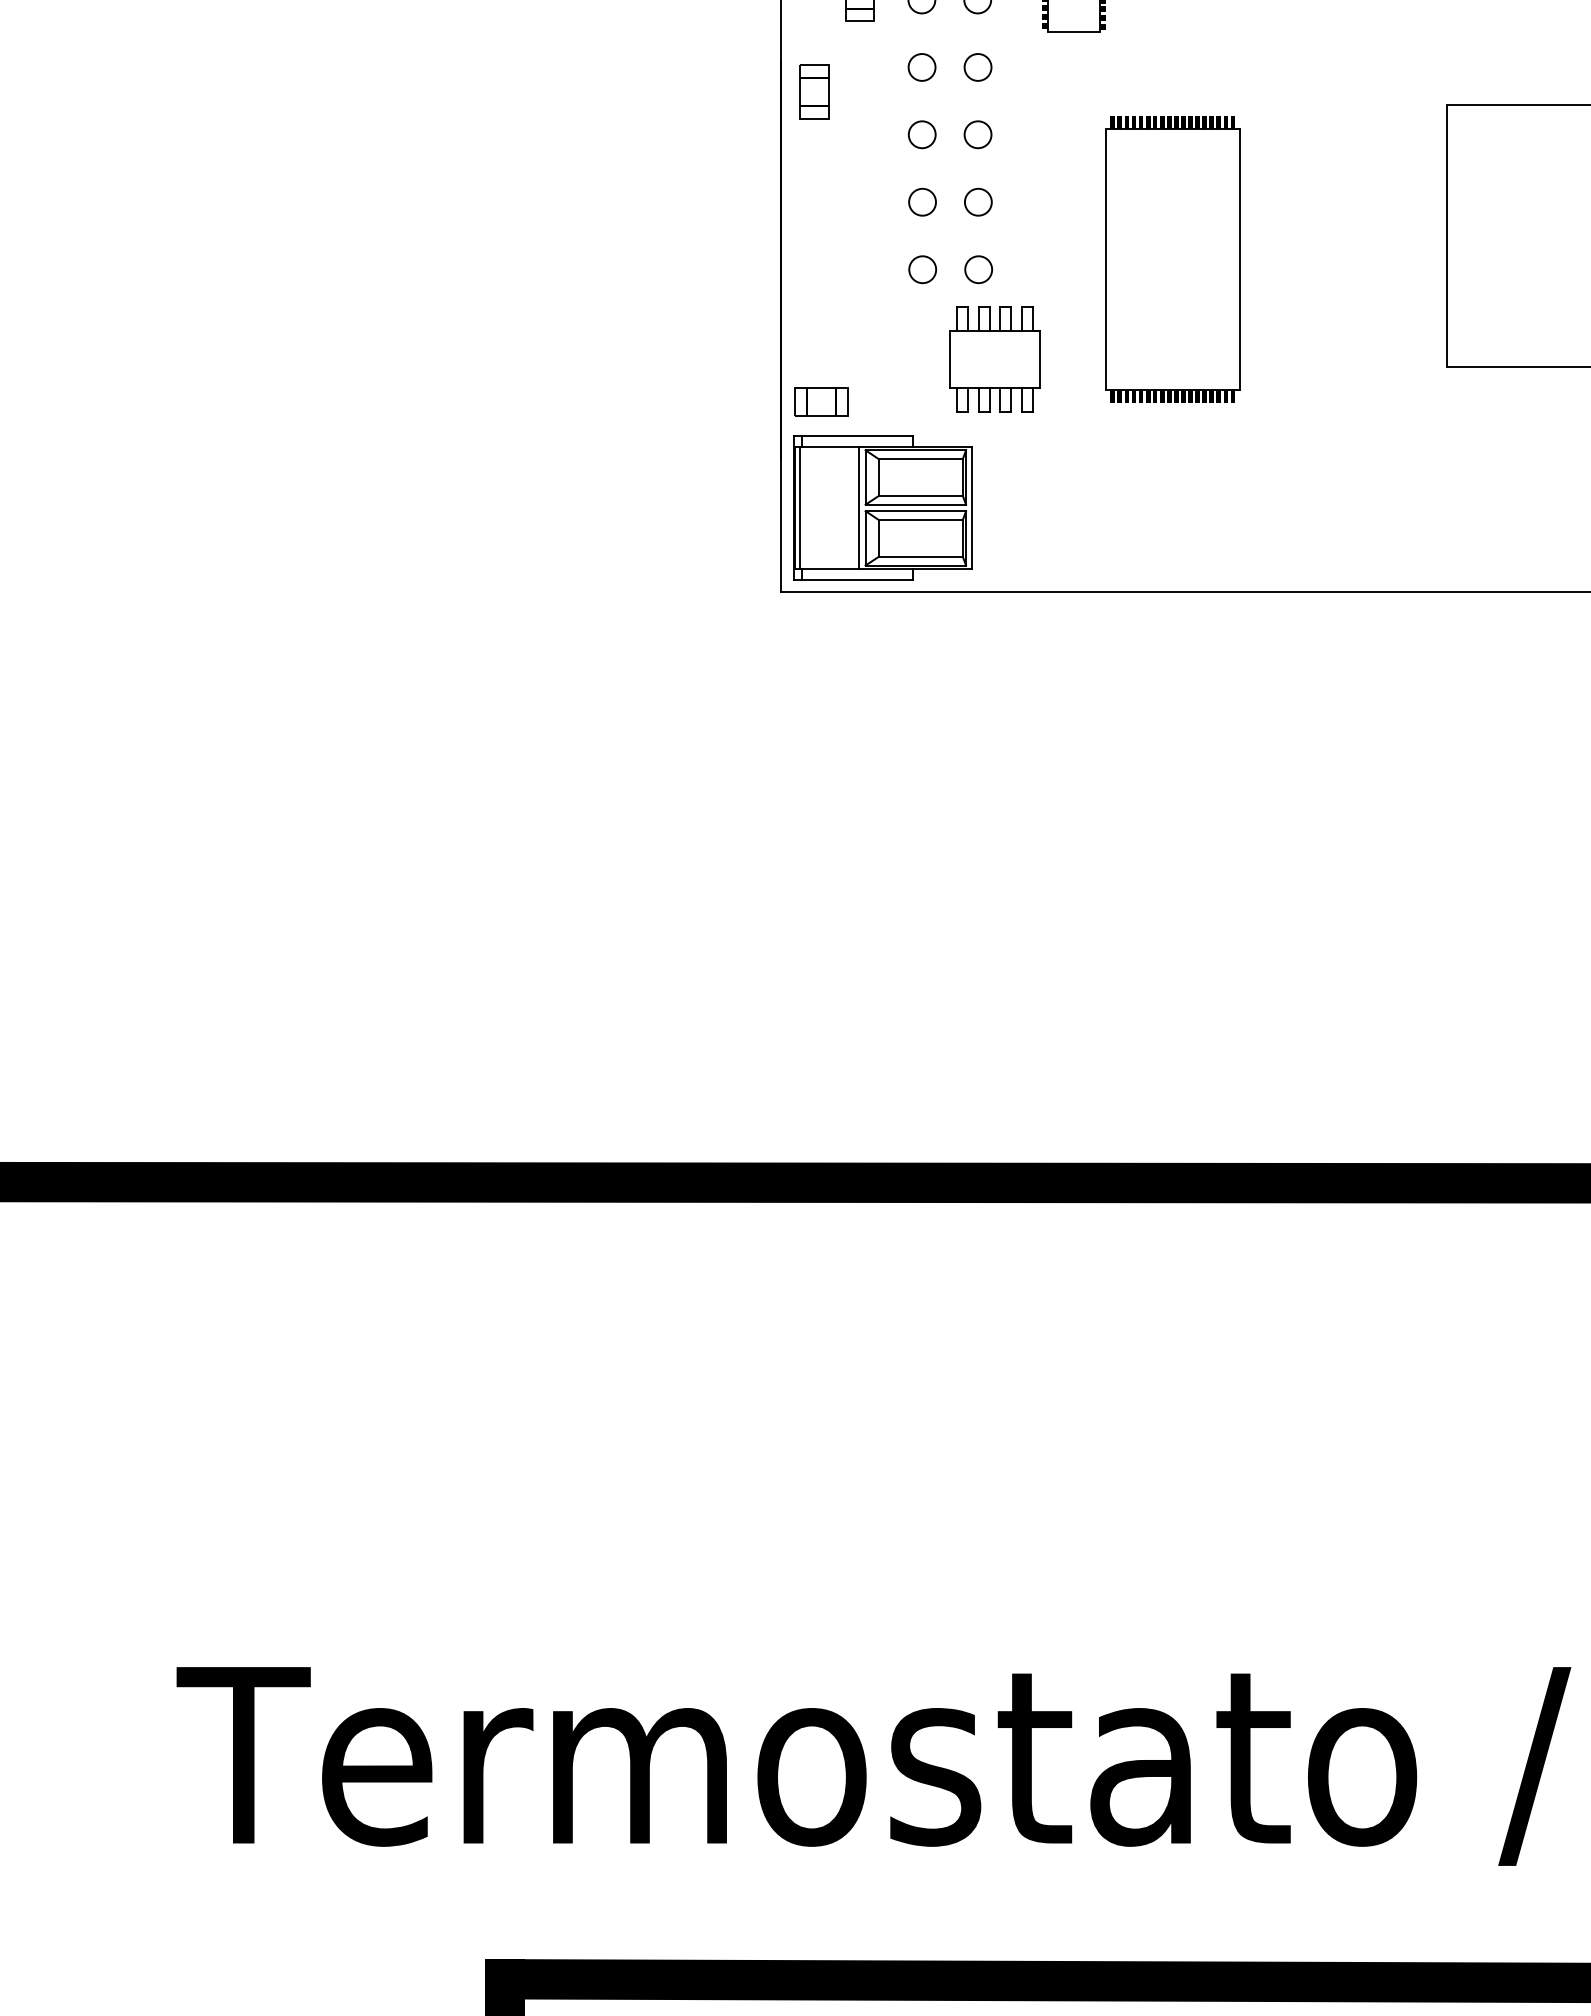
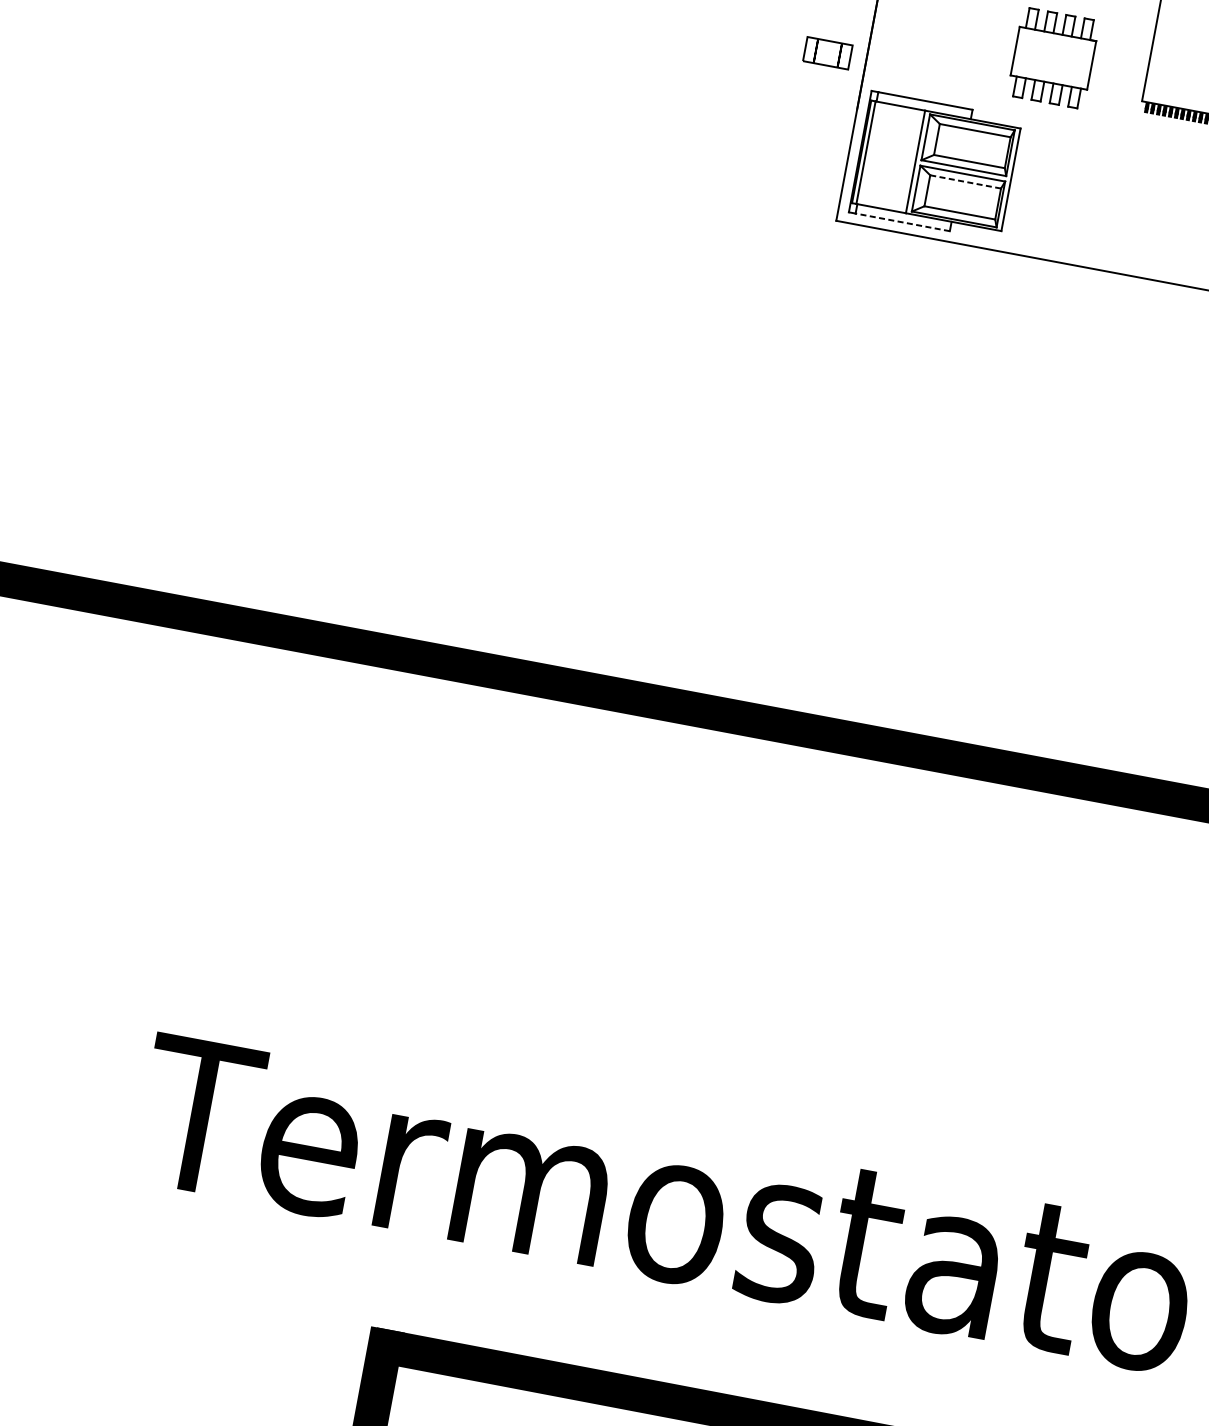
part: (821, 401) -> (828, 52), moved
line: (920, 520) -> (965, 182), solid -> dashed
line: (857, 579) -> (902, 222), solid -> dashed

